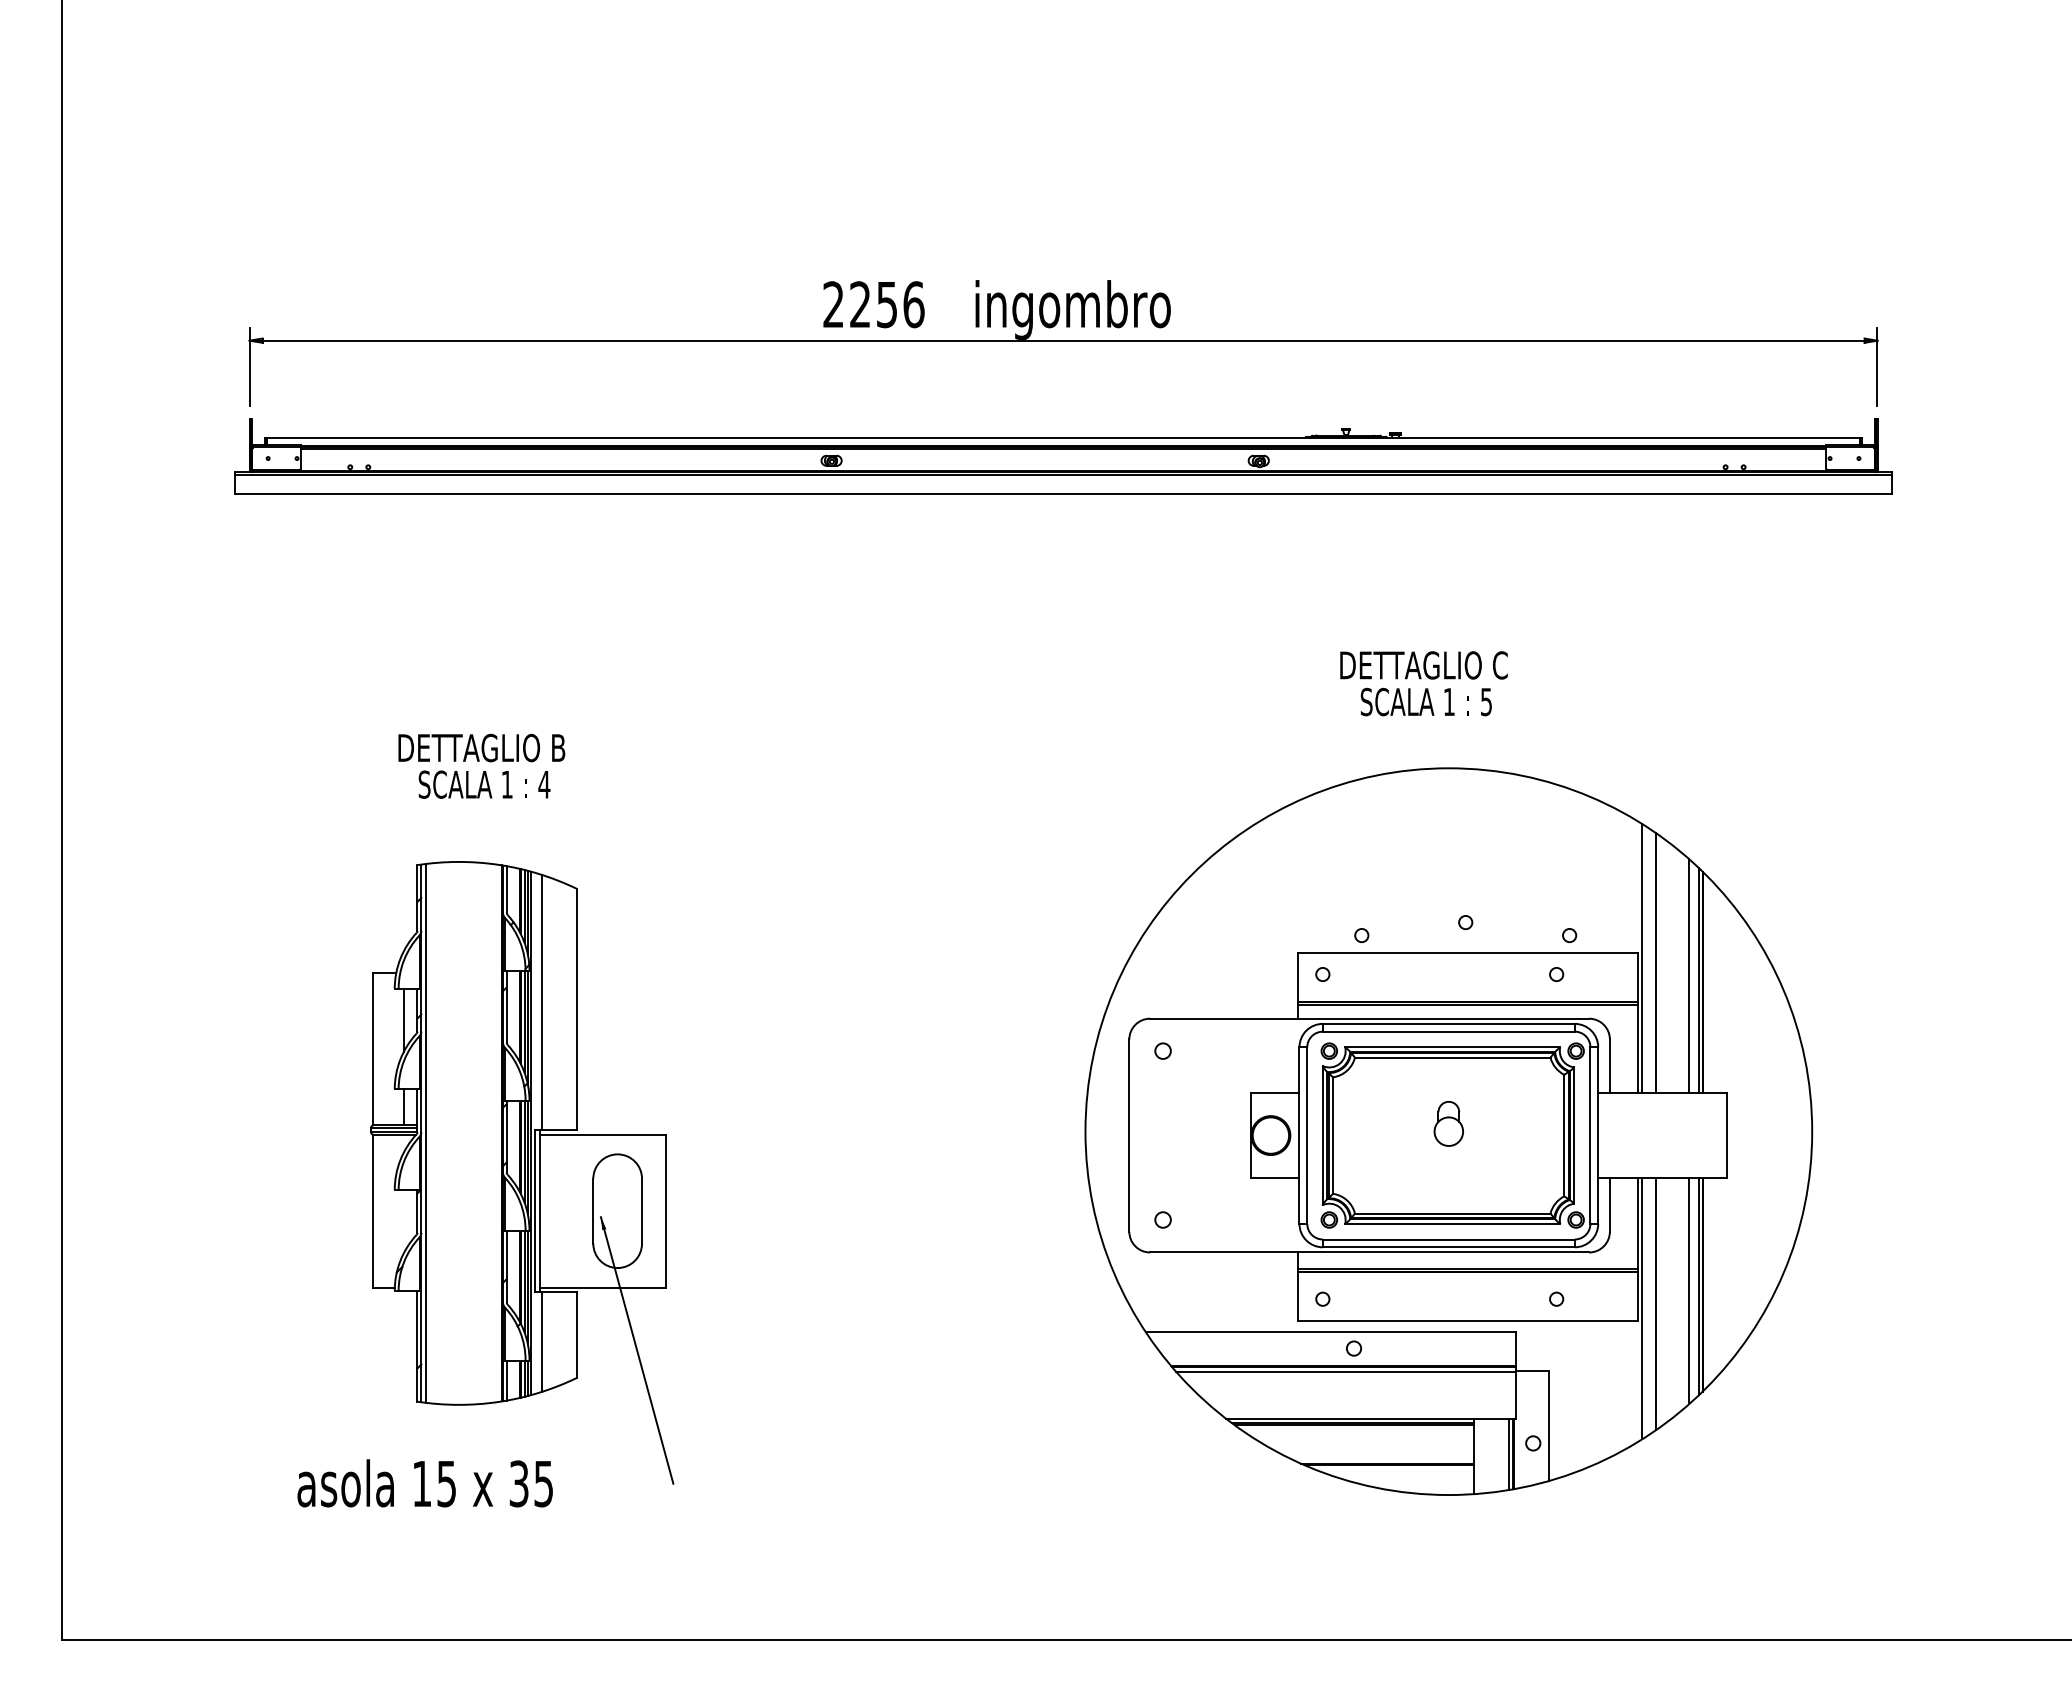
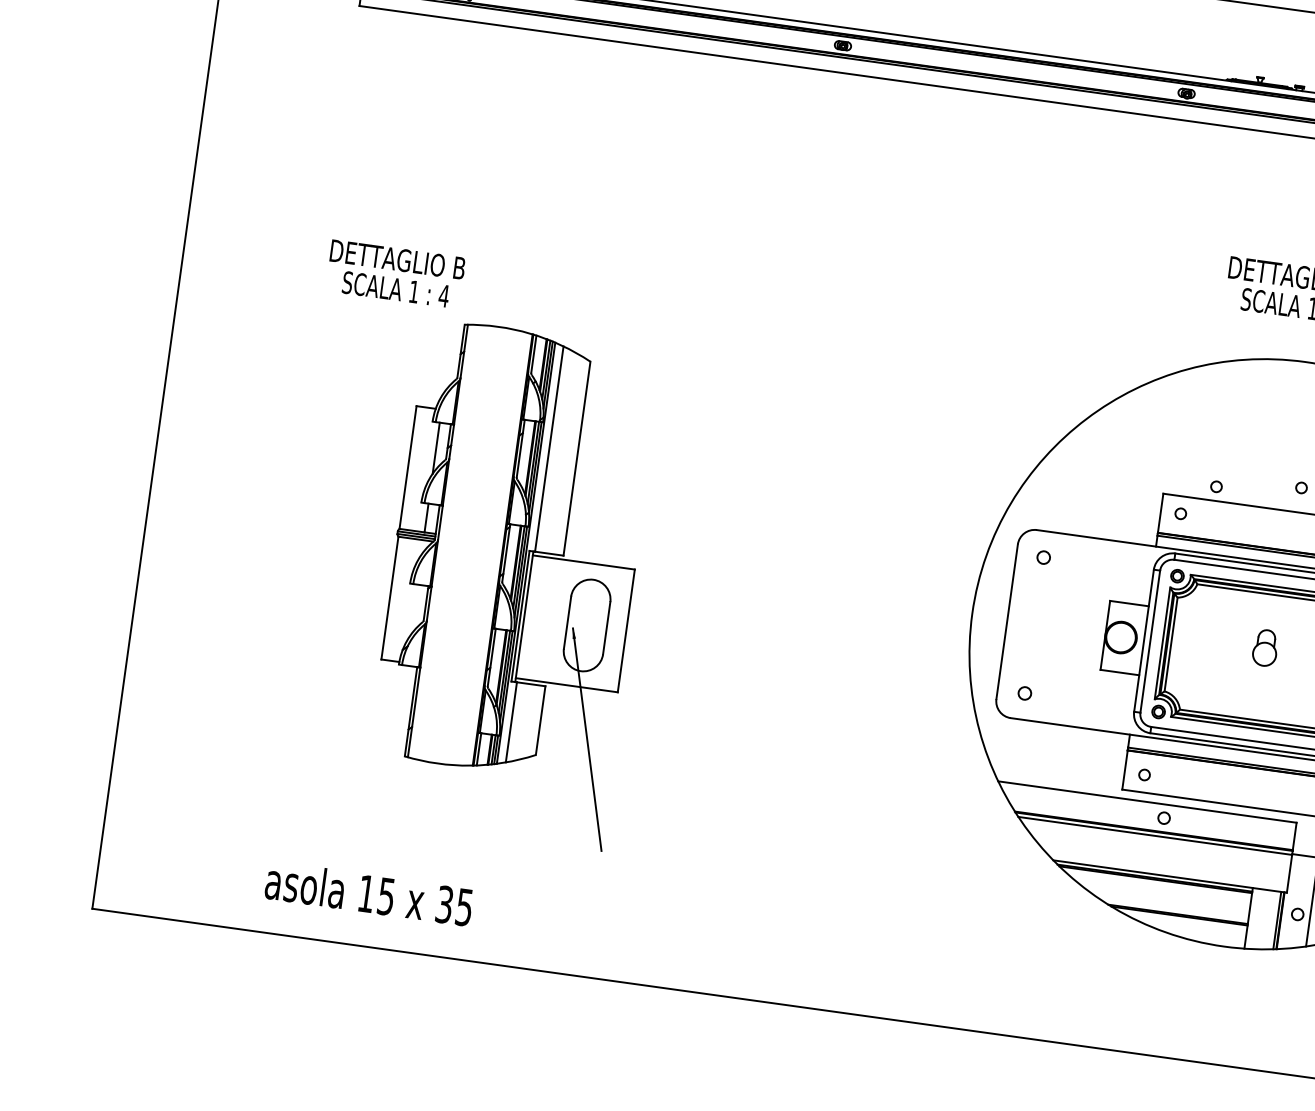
text: (481, 765) -> (395, 273), moved
line: (426, 1132) -> (442, 540), removed
text: (424, 1483) -> (368, 893), moved

